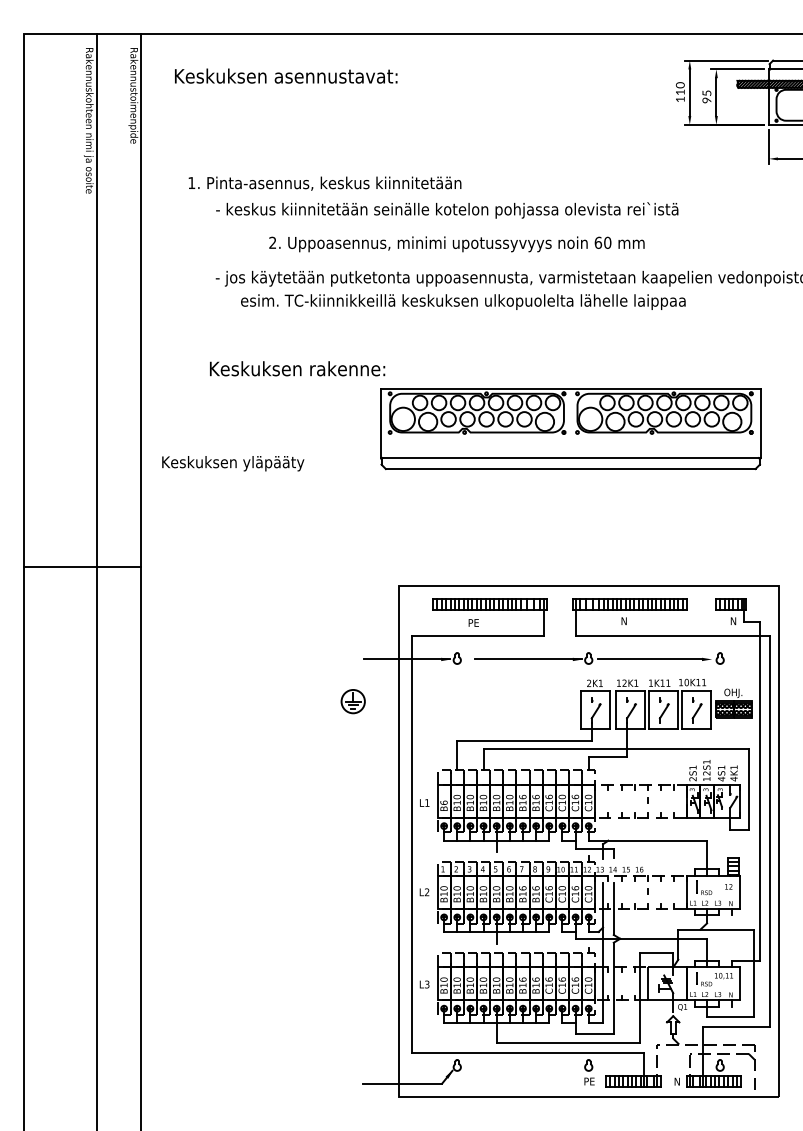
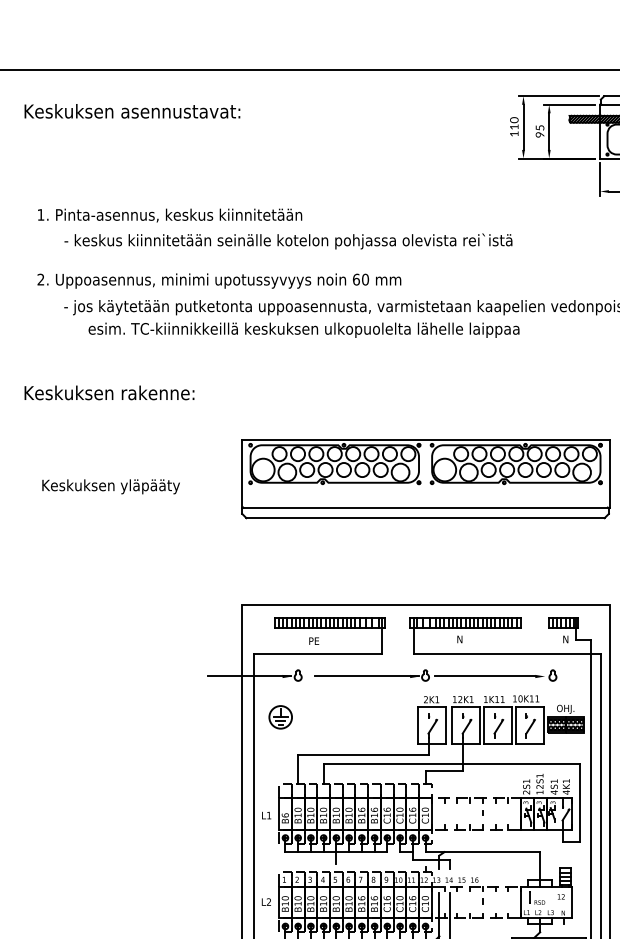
text: (456, 244) -> (218, 281), moved
text: (297, 368) -> (109, 392), moved
part: (570, 429) -> (425, 479), moved
text: (233, 463) -> (111, 486), moved
part: (352, 701) -> (279, 717), moved

